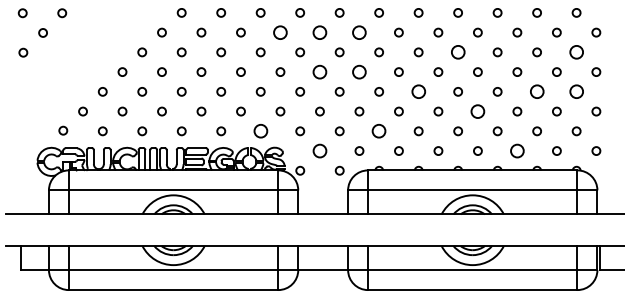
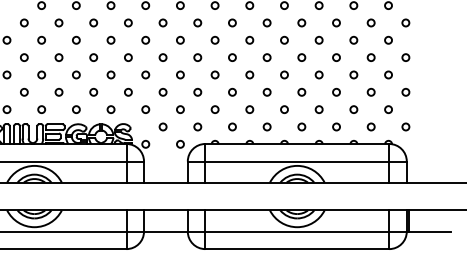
circle: (280, 32) -> (128, 22), size x0.62
circle: (319, 32) -> (162, 22), size x0.62
circle: (359, 32) -> (197, 22), size x0.62
circle: (457, 52) -> (283, 40), size x0.62
circle: (576, 52) -> (388, 40), size x0.62
circle: (319, 71) -> (162, 57), size x0.62
circle: (359, 71) -> (197, 57), size x0.62
circle: (418, 91) -> (249, 74), size x0.62
circle: (536, 91) -> (353, 74), size x0.62
circle: (576, 91) -> (388, 74), size x0.62
circle: (477, 111) -> (301, 92), size x0.62
circle: (260, 131) -> (110, 109), size x0.62
circle: (379, 131) -> (215, 109), size x0.62
circle: (319, 150) -> (162, 126), size x0.62
circle: (517, 150) -> (336, 126), size x0.62

